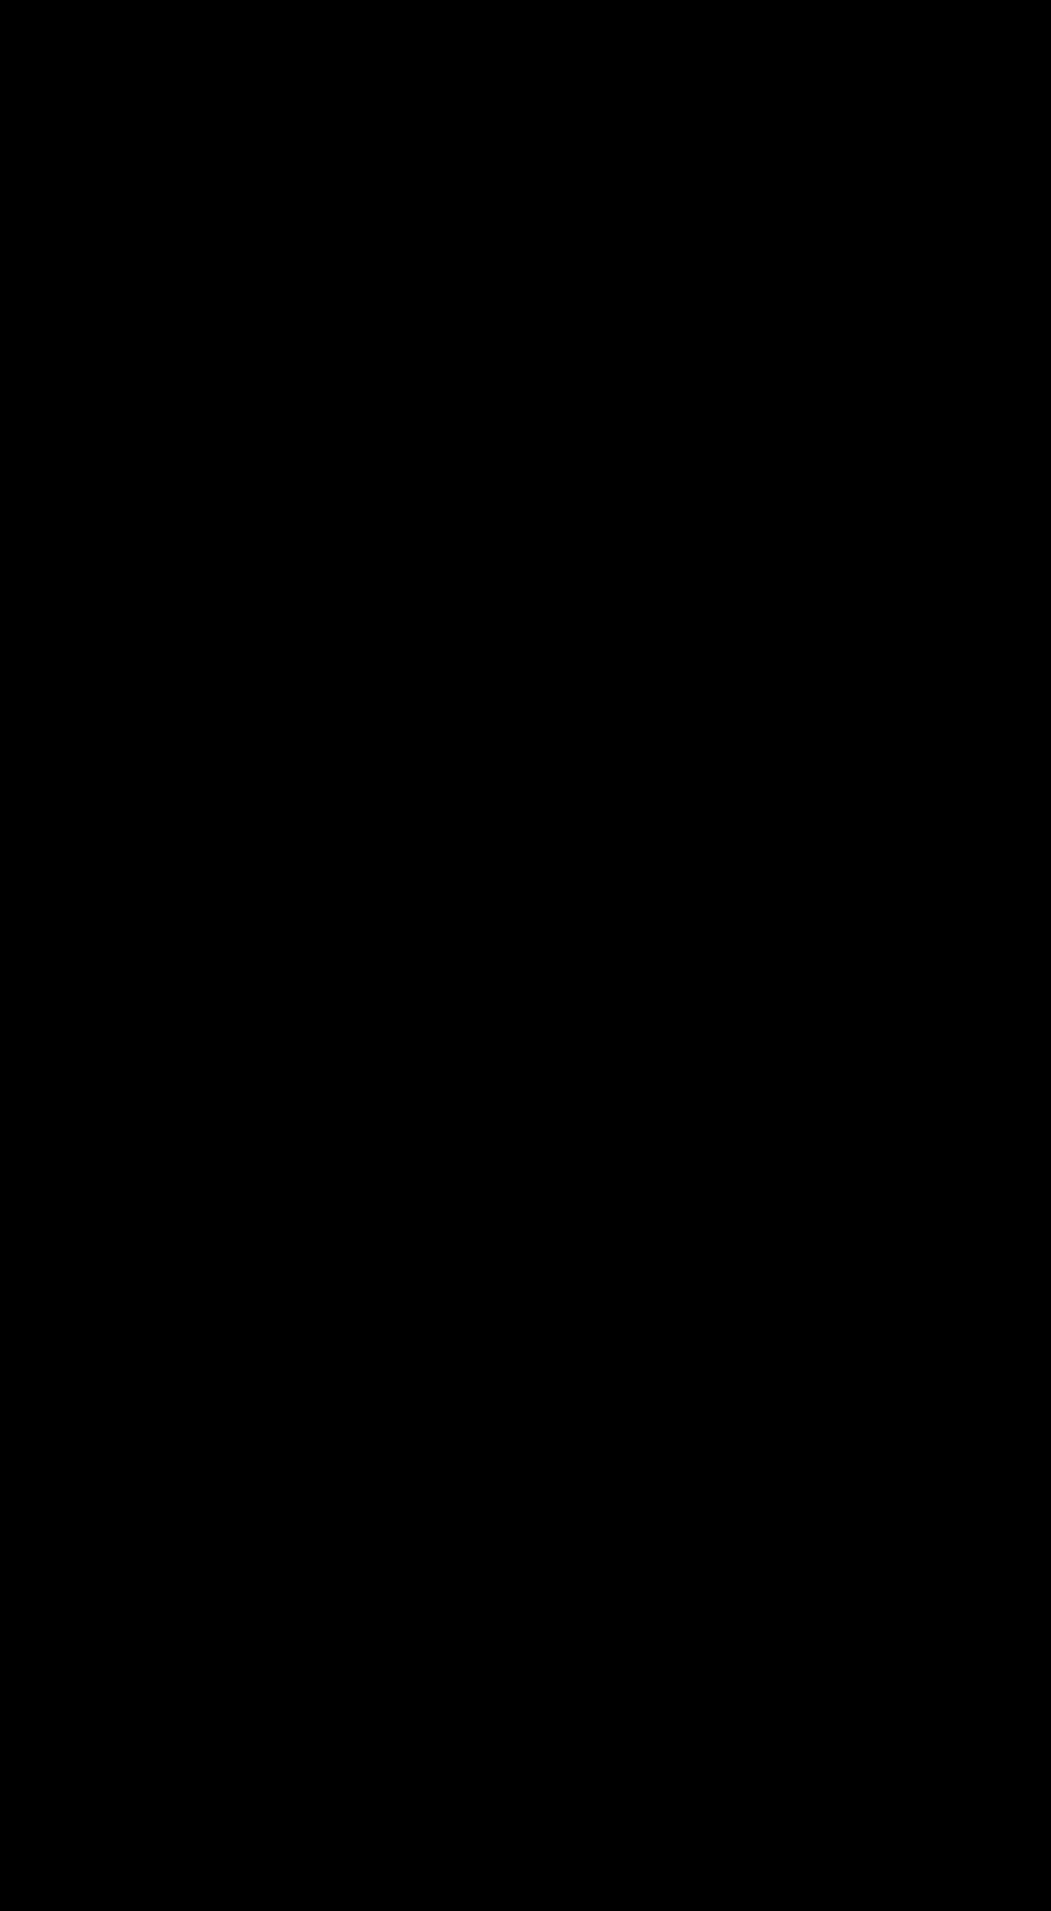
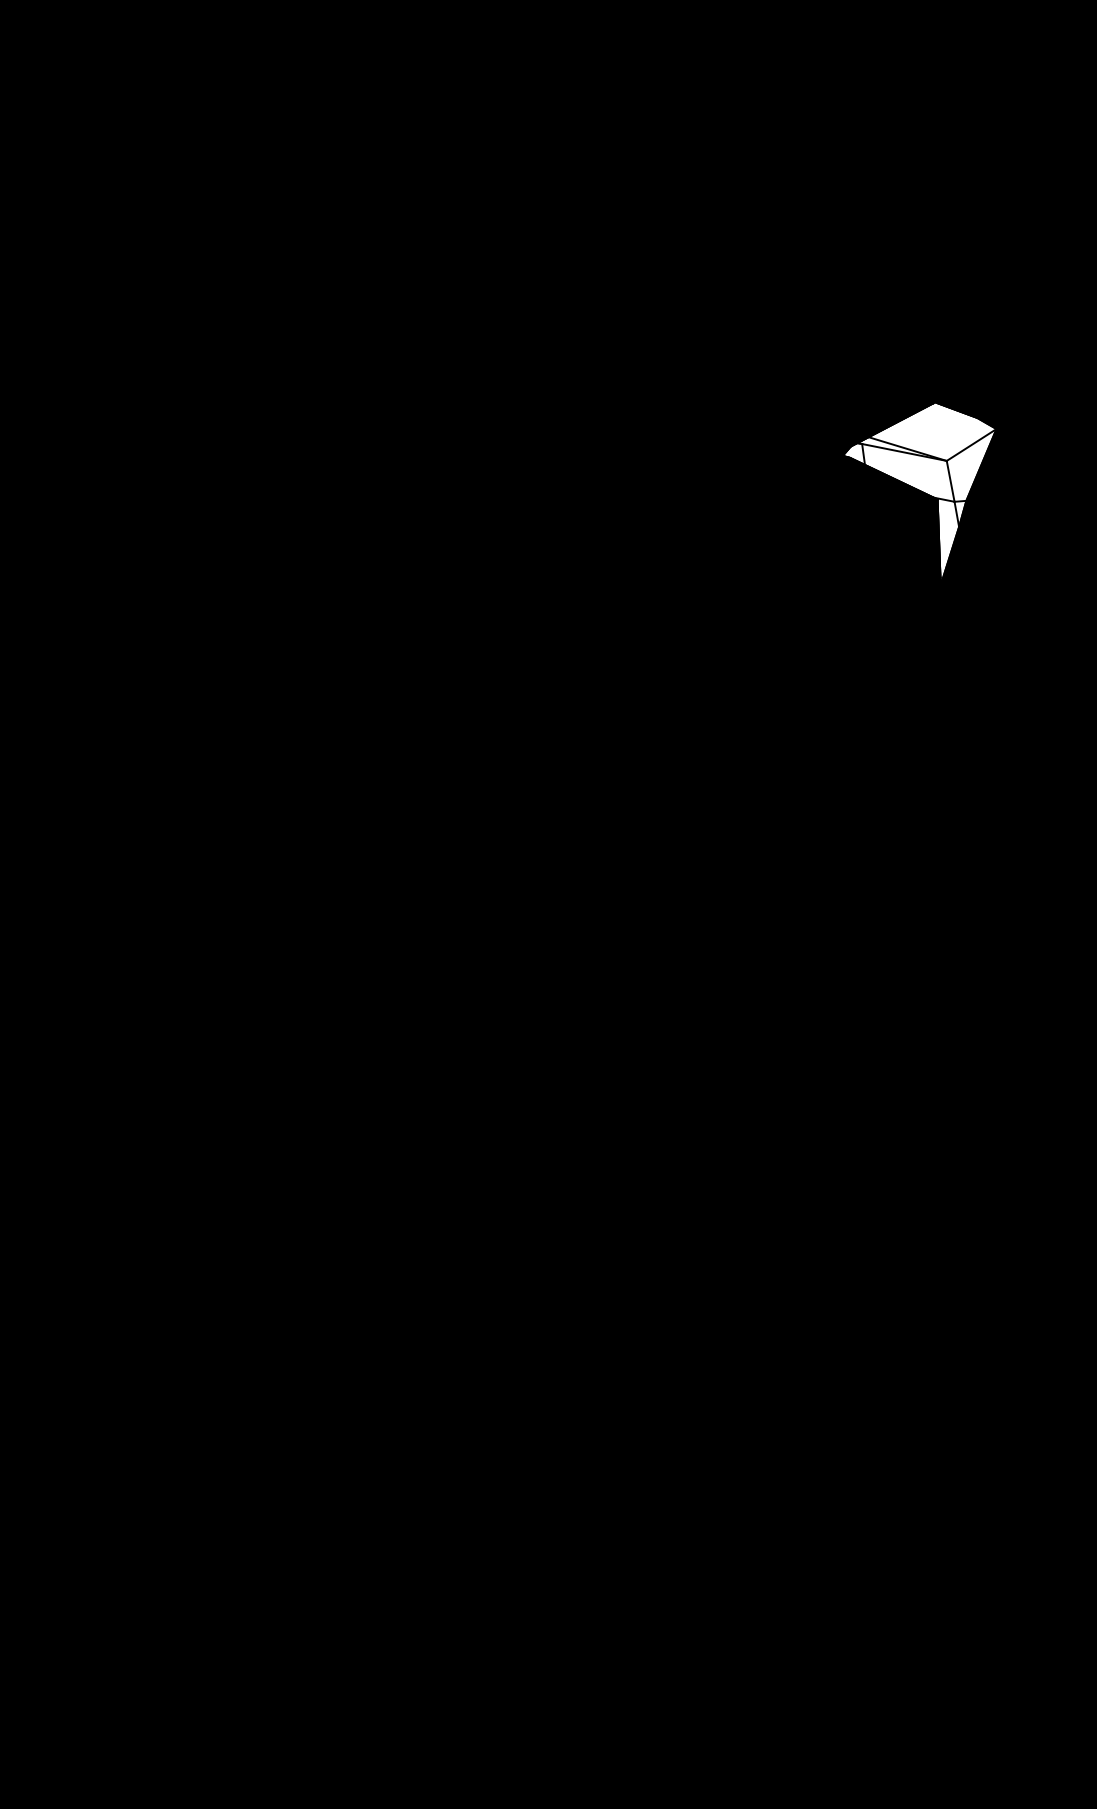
fill: (840, 625) -> (919, 493), removed

